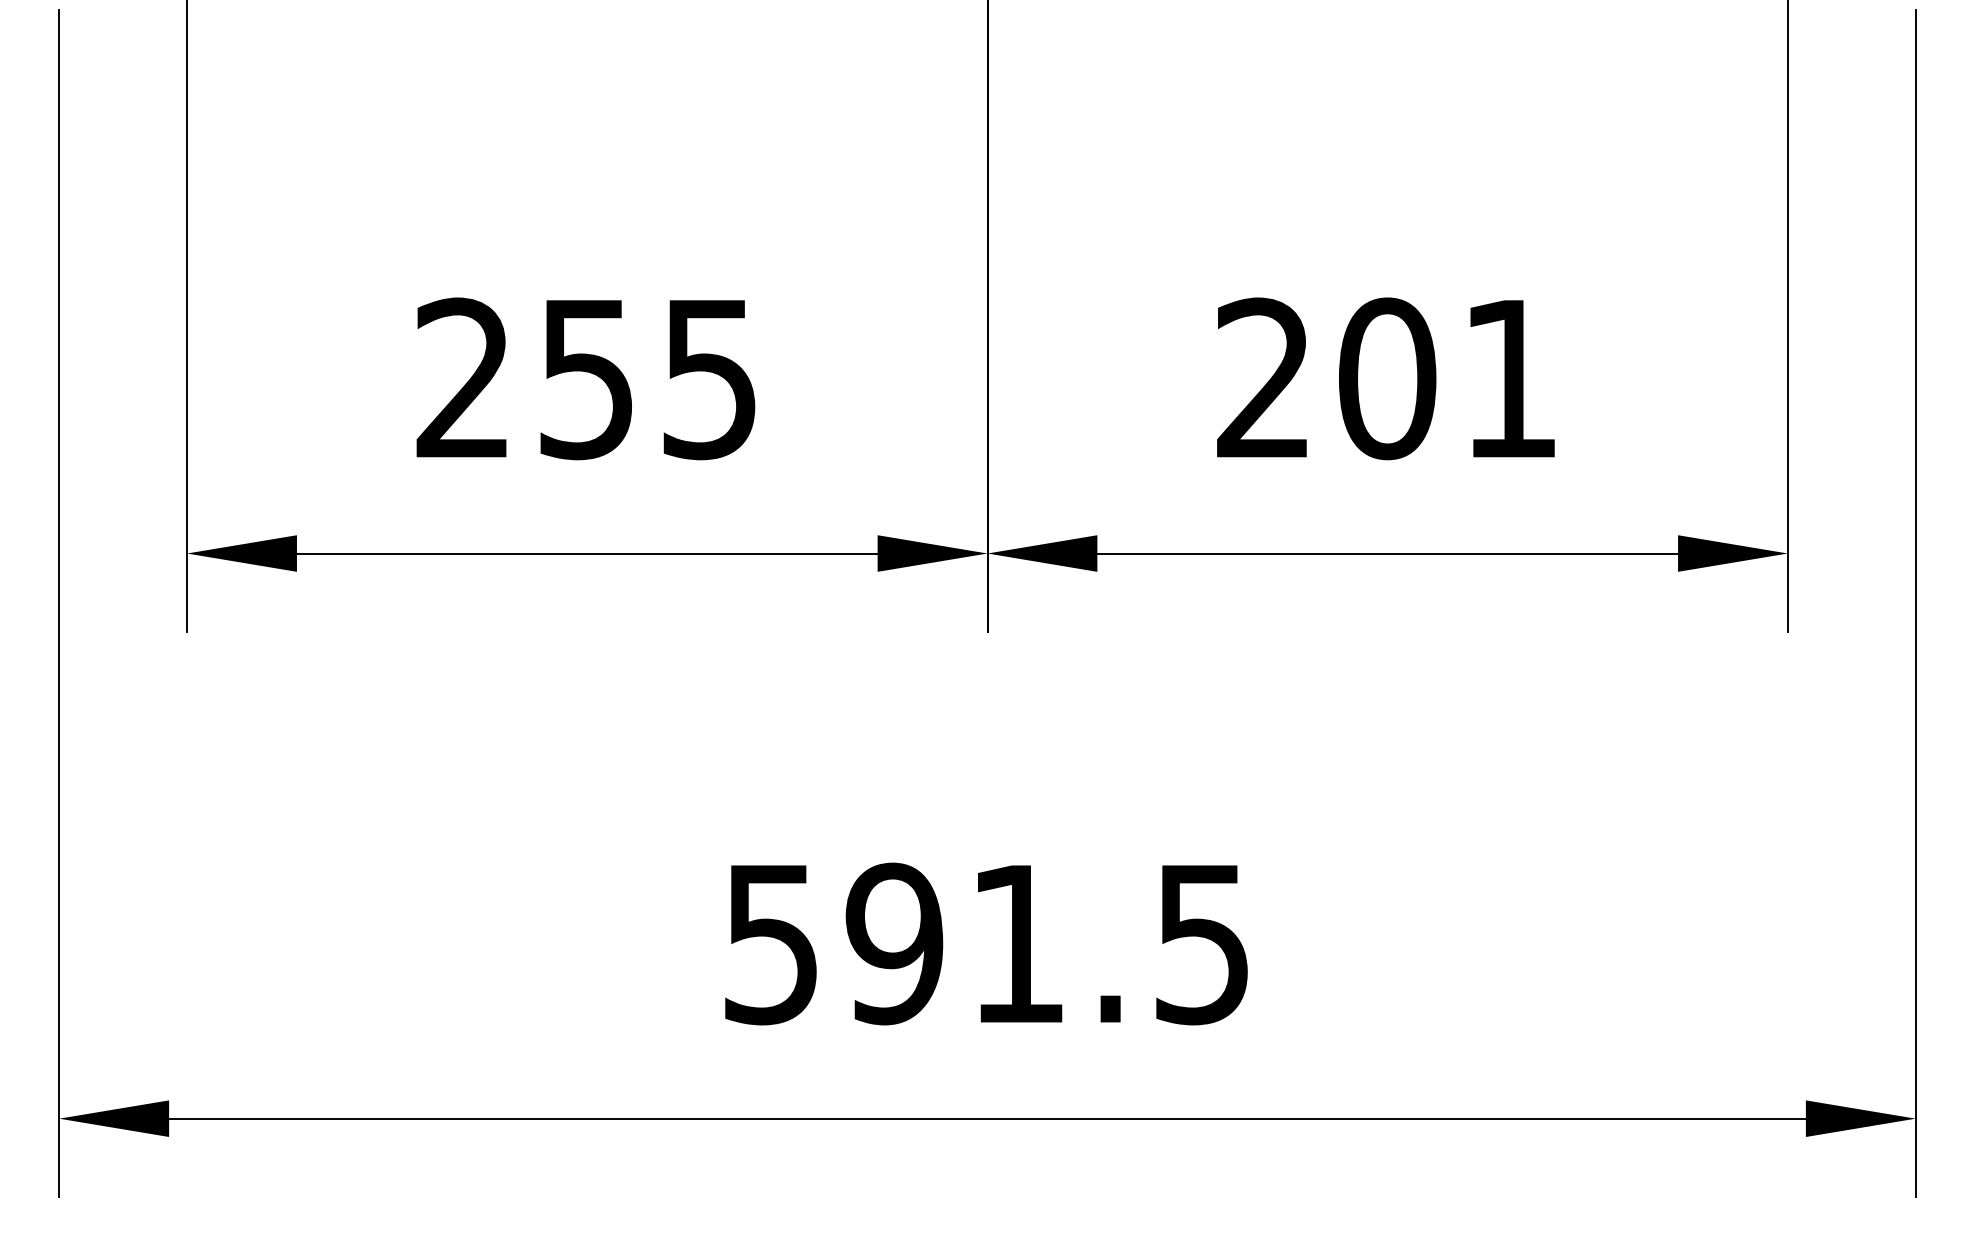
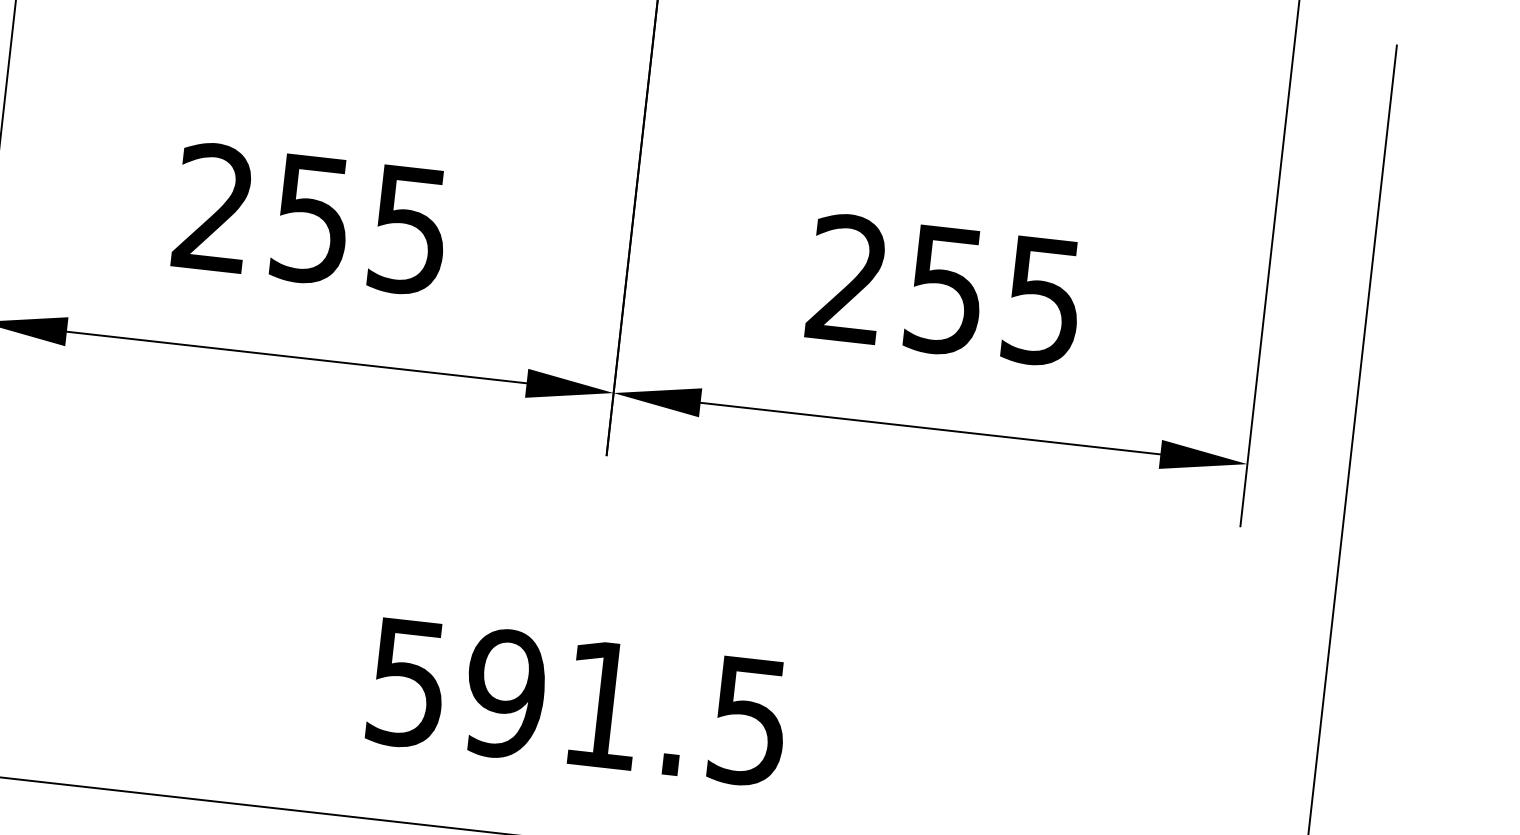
text: (1447, 378) -> (993, 295), 201 -> 255

